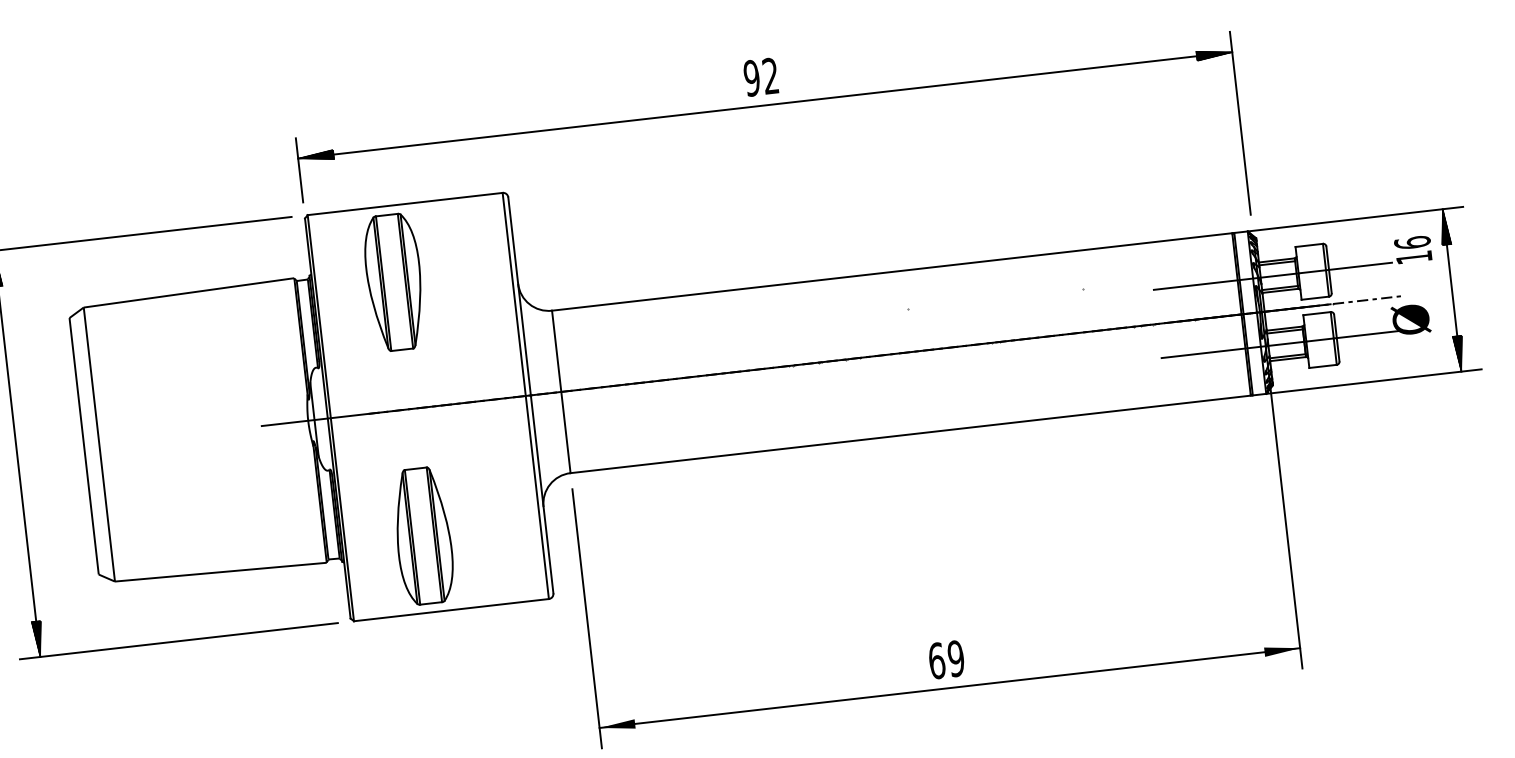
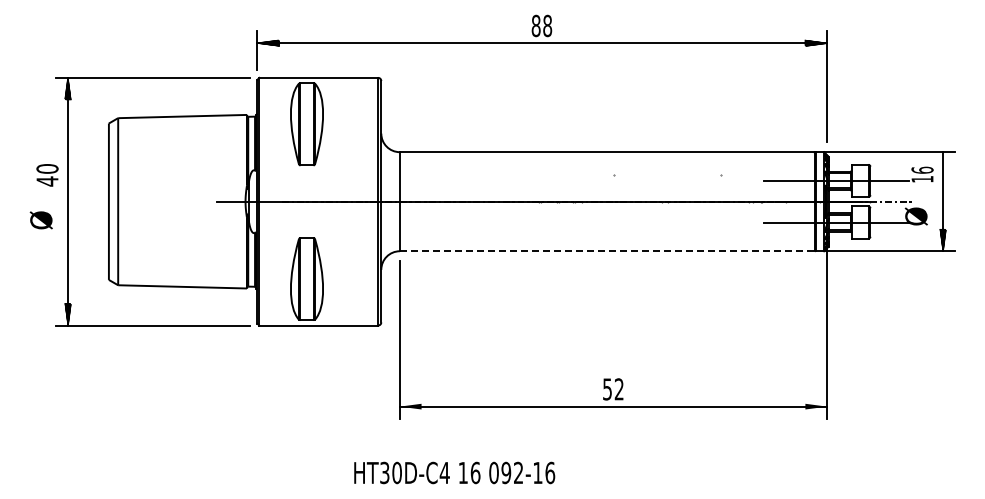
text: (760, 76) -> (541, 25), 92 -> 88
hatch: (1443, 226) -> (942, 162), removed
line: (911, 434) -> (607, 251), solid -> dashed
text: (946, 659) -> (613, 389), 69 -> 52

